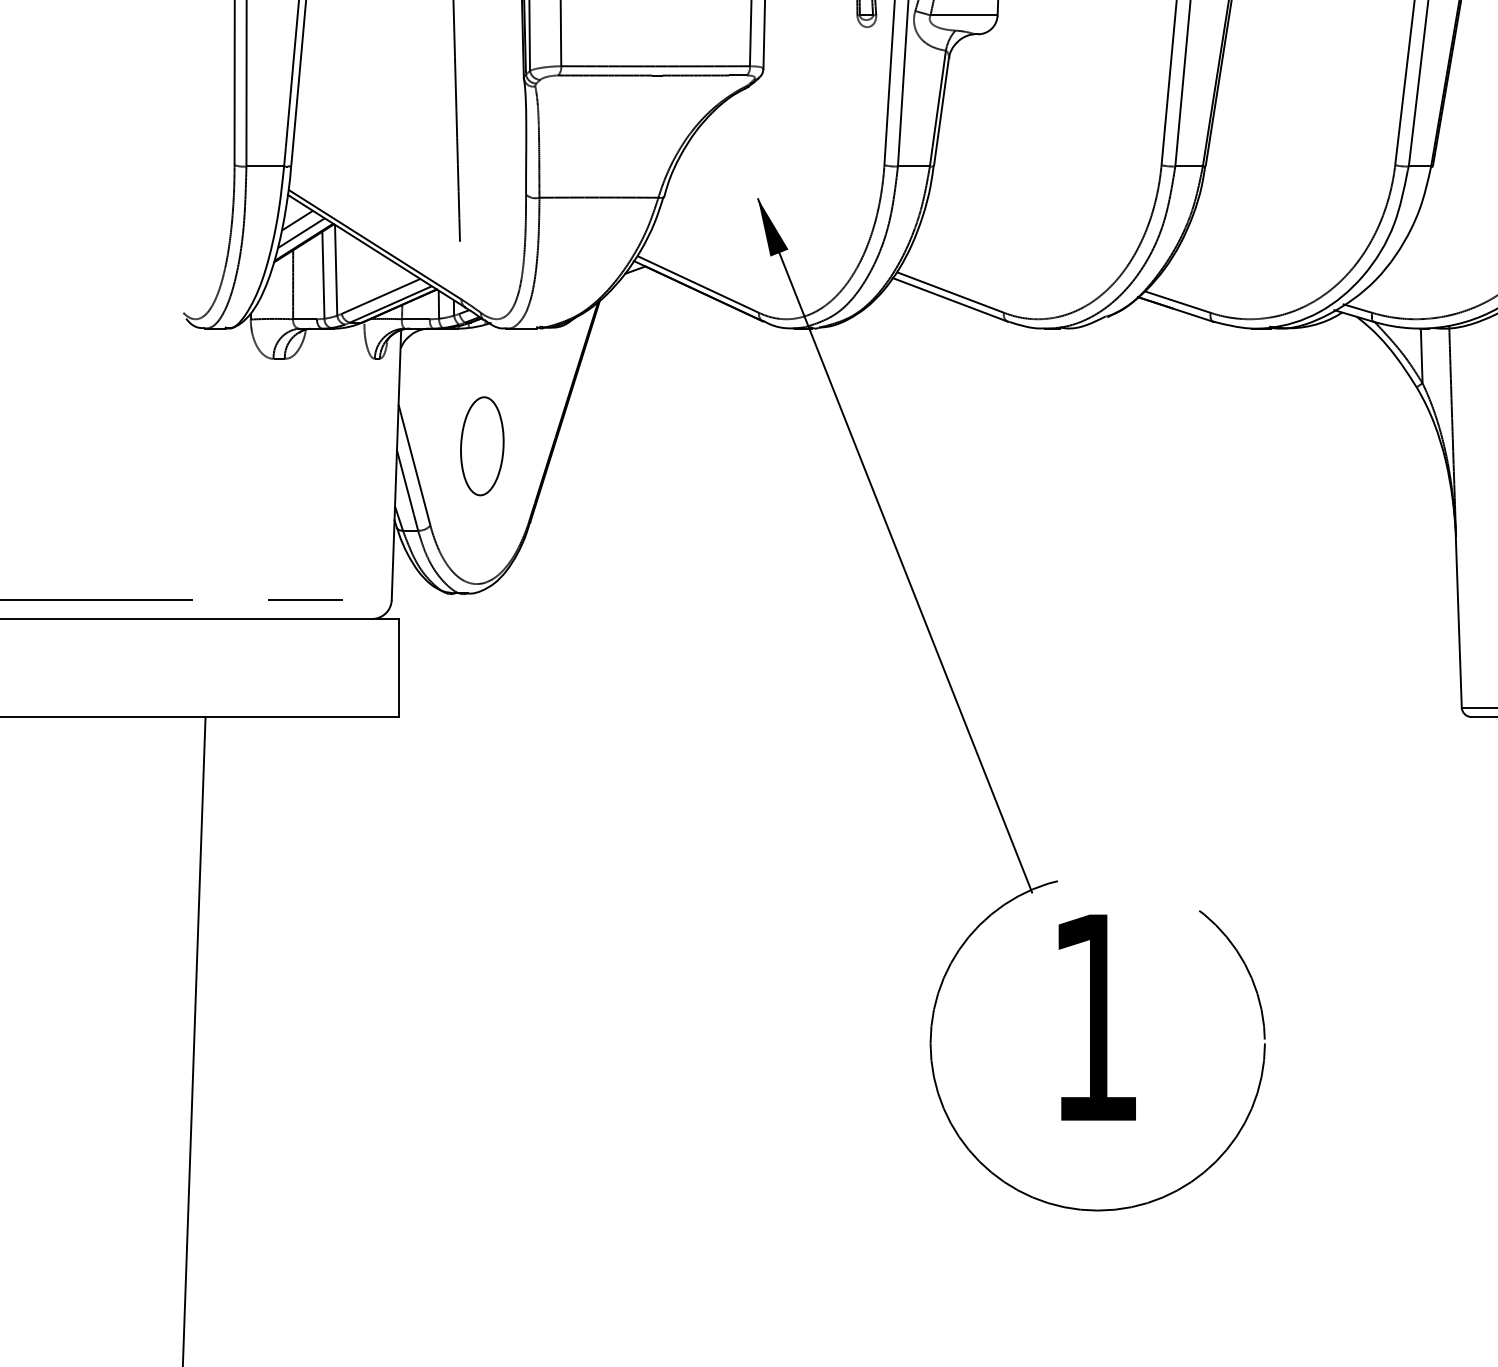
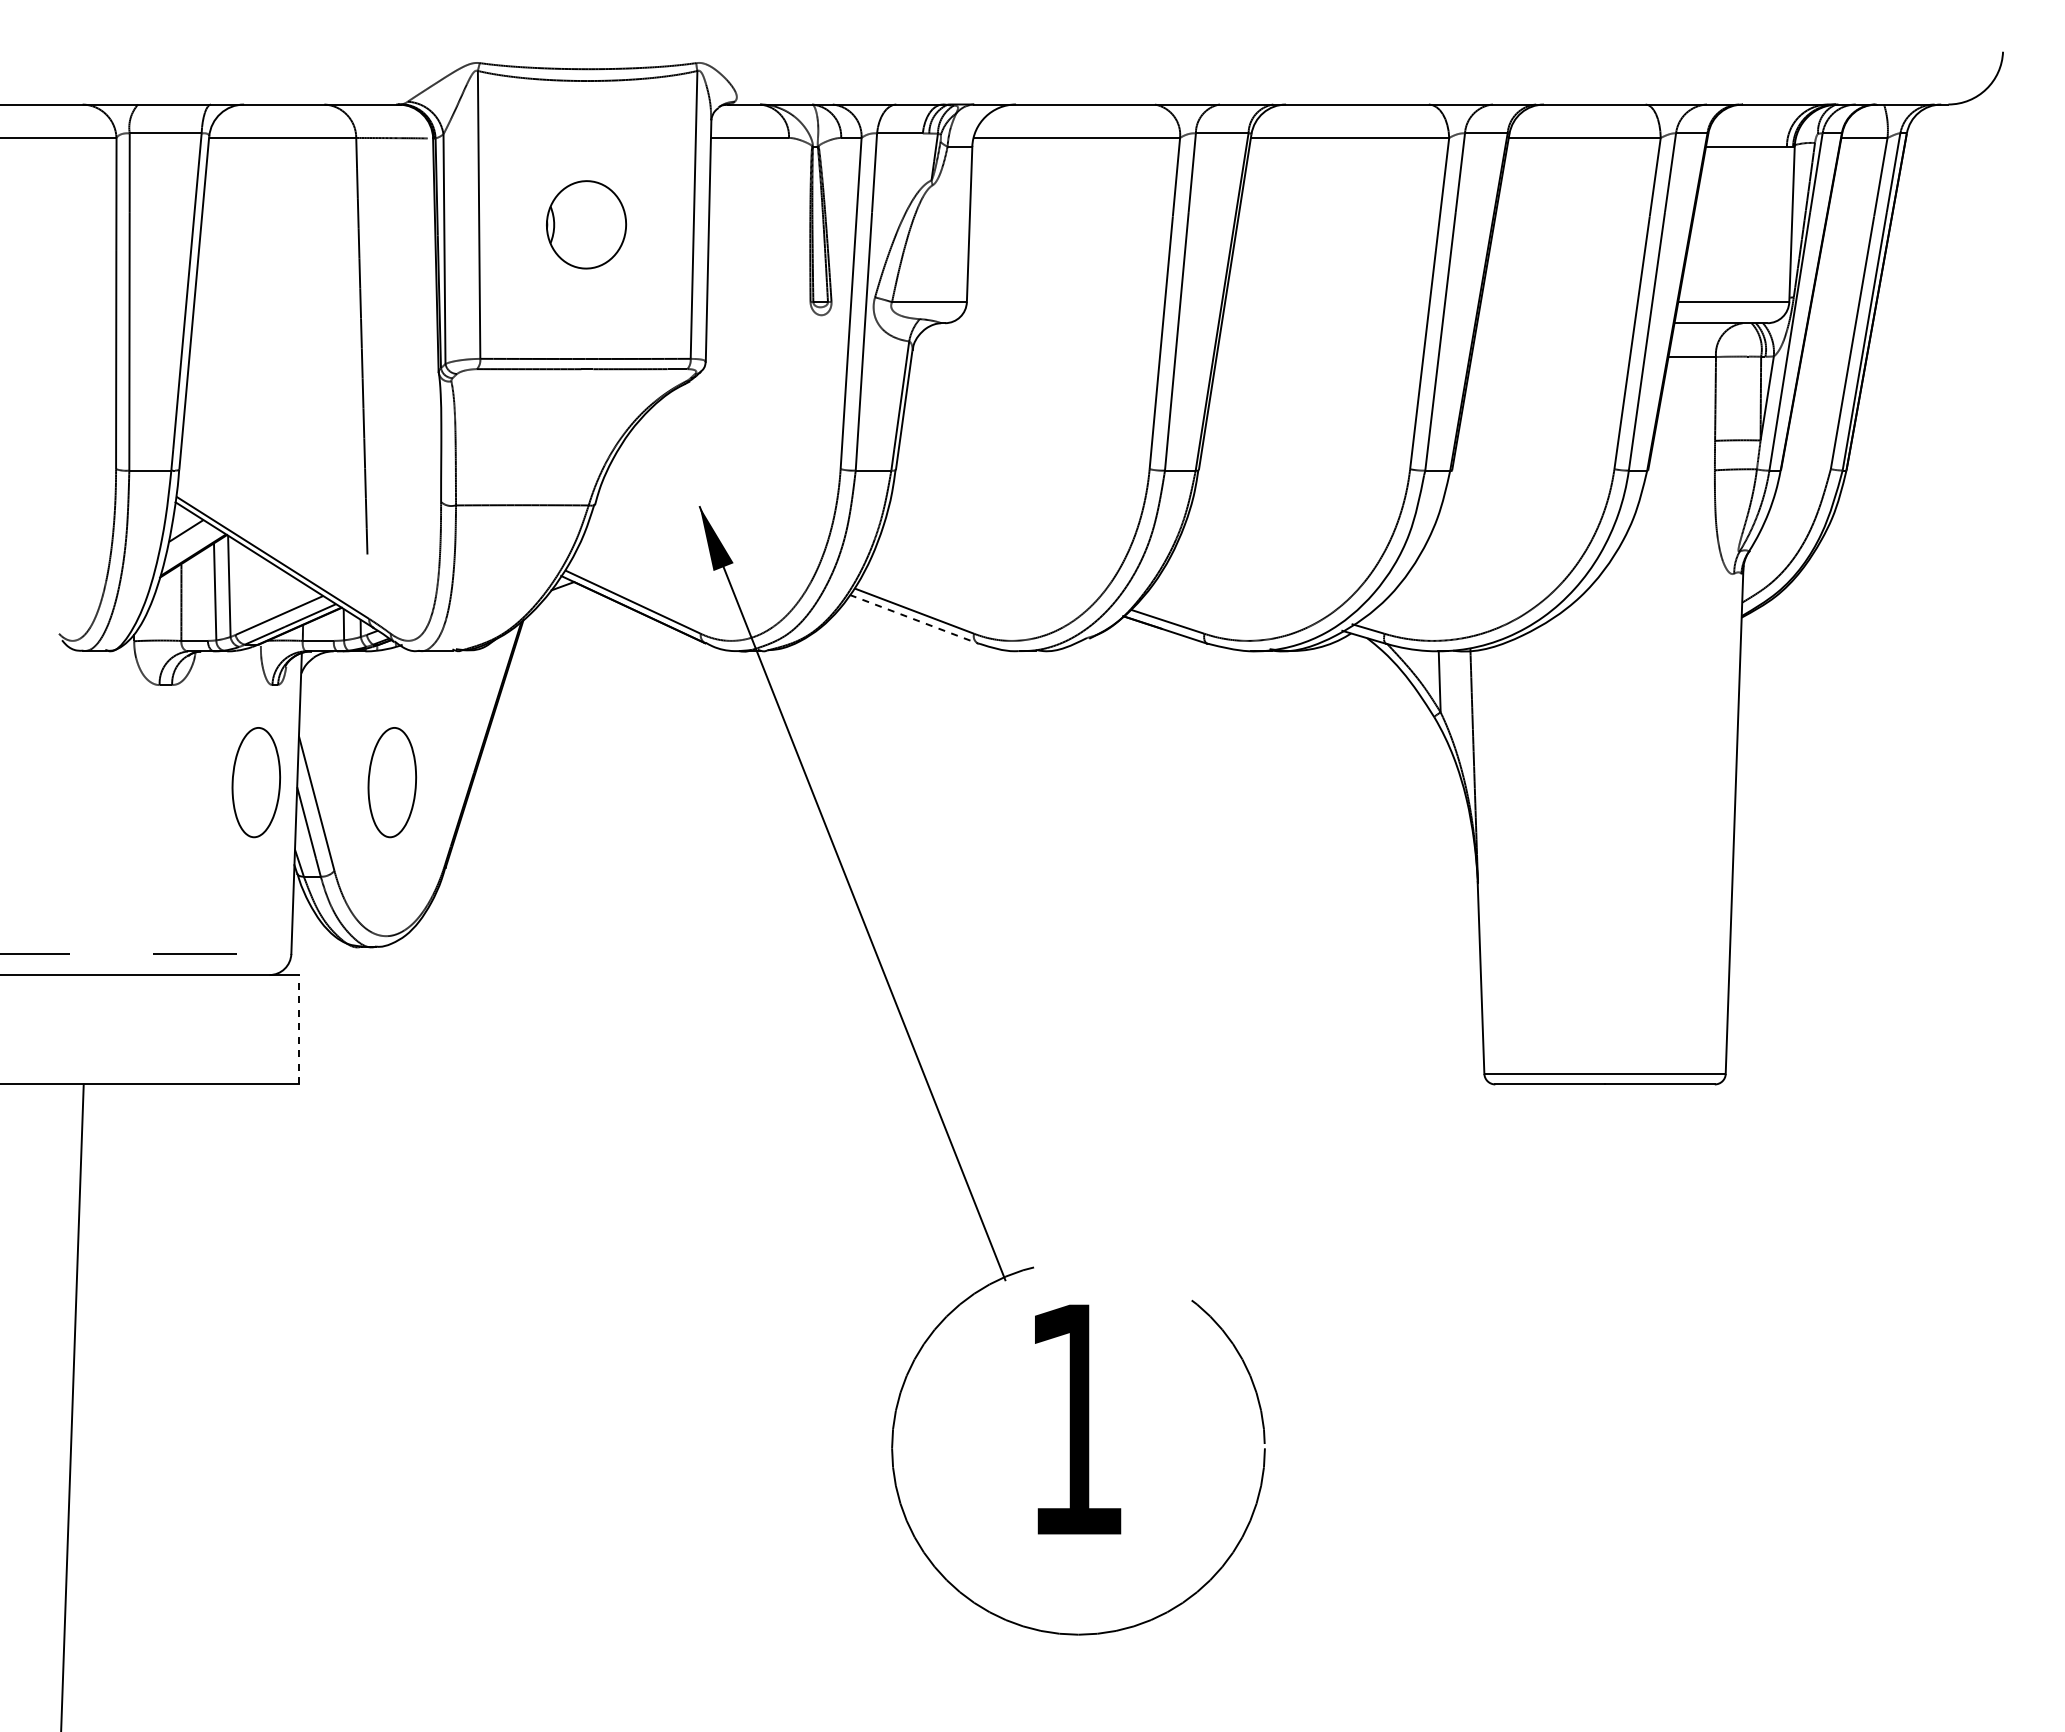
line: (301, 232) -> (190, 544), removed
line: (949, 300) -> (913, 619), solid -> dashed
part: (360, 446) -> (256, 782), added
line: (399, 667) -> (299, 1029), solid -> dashed

